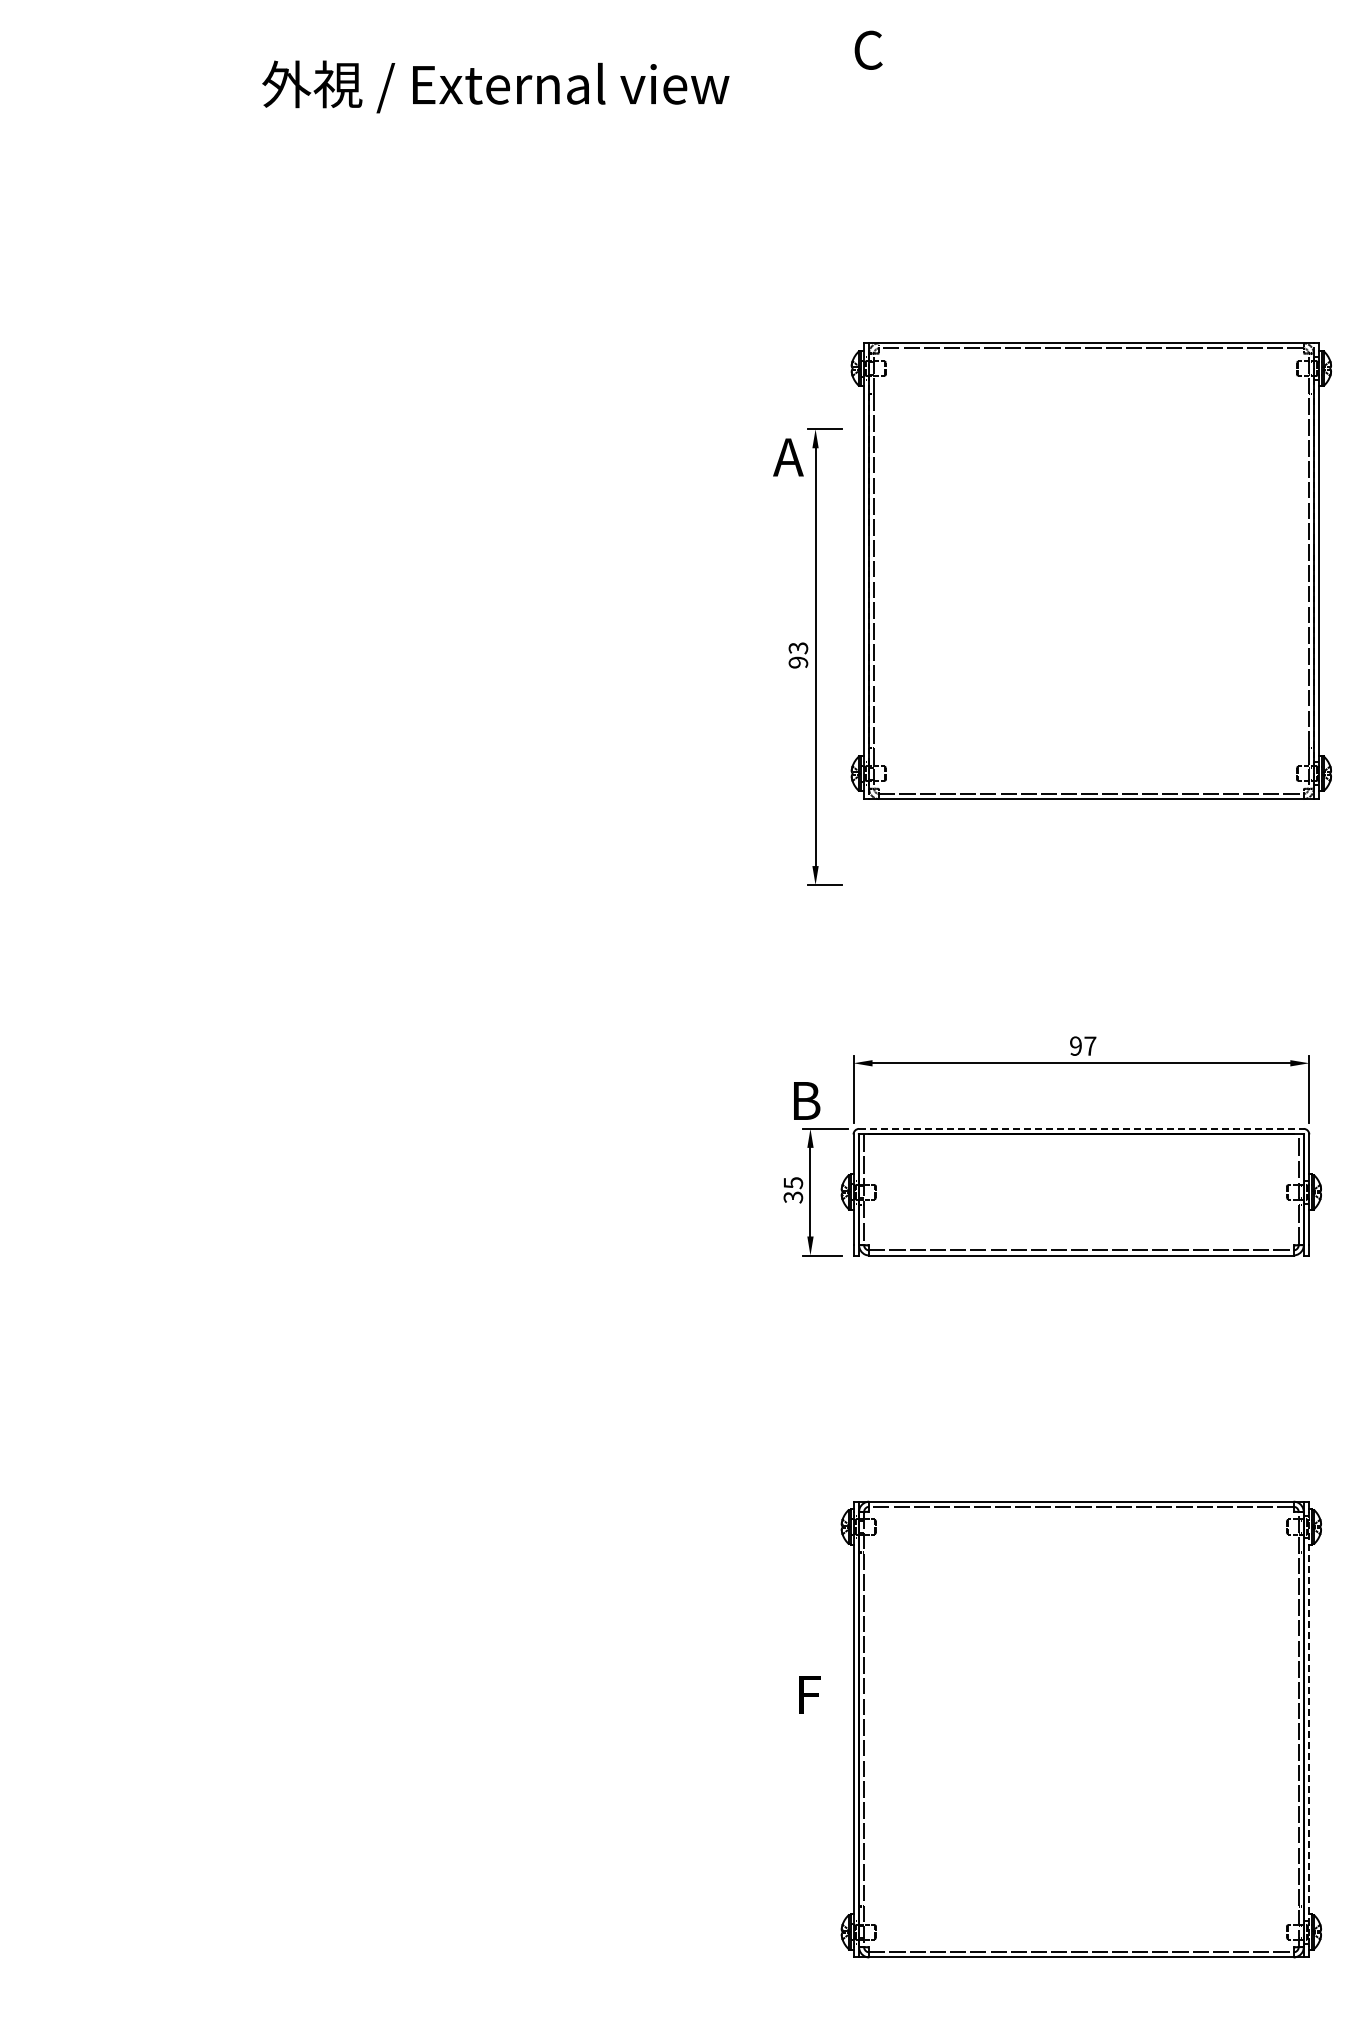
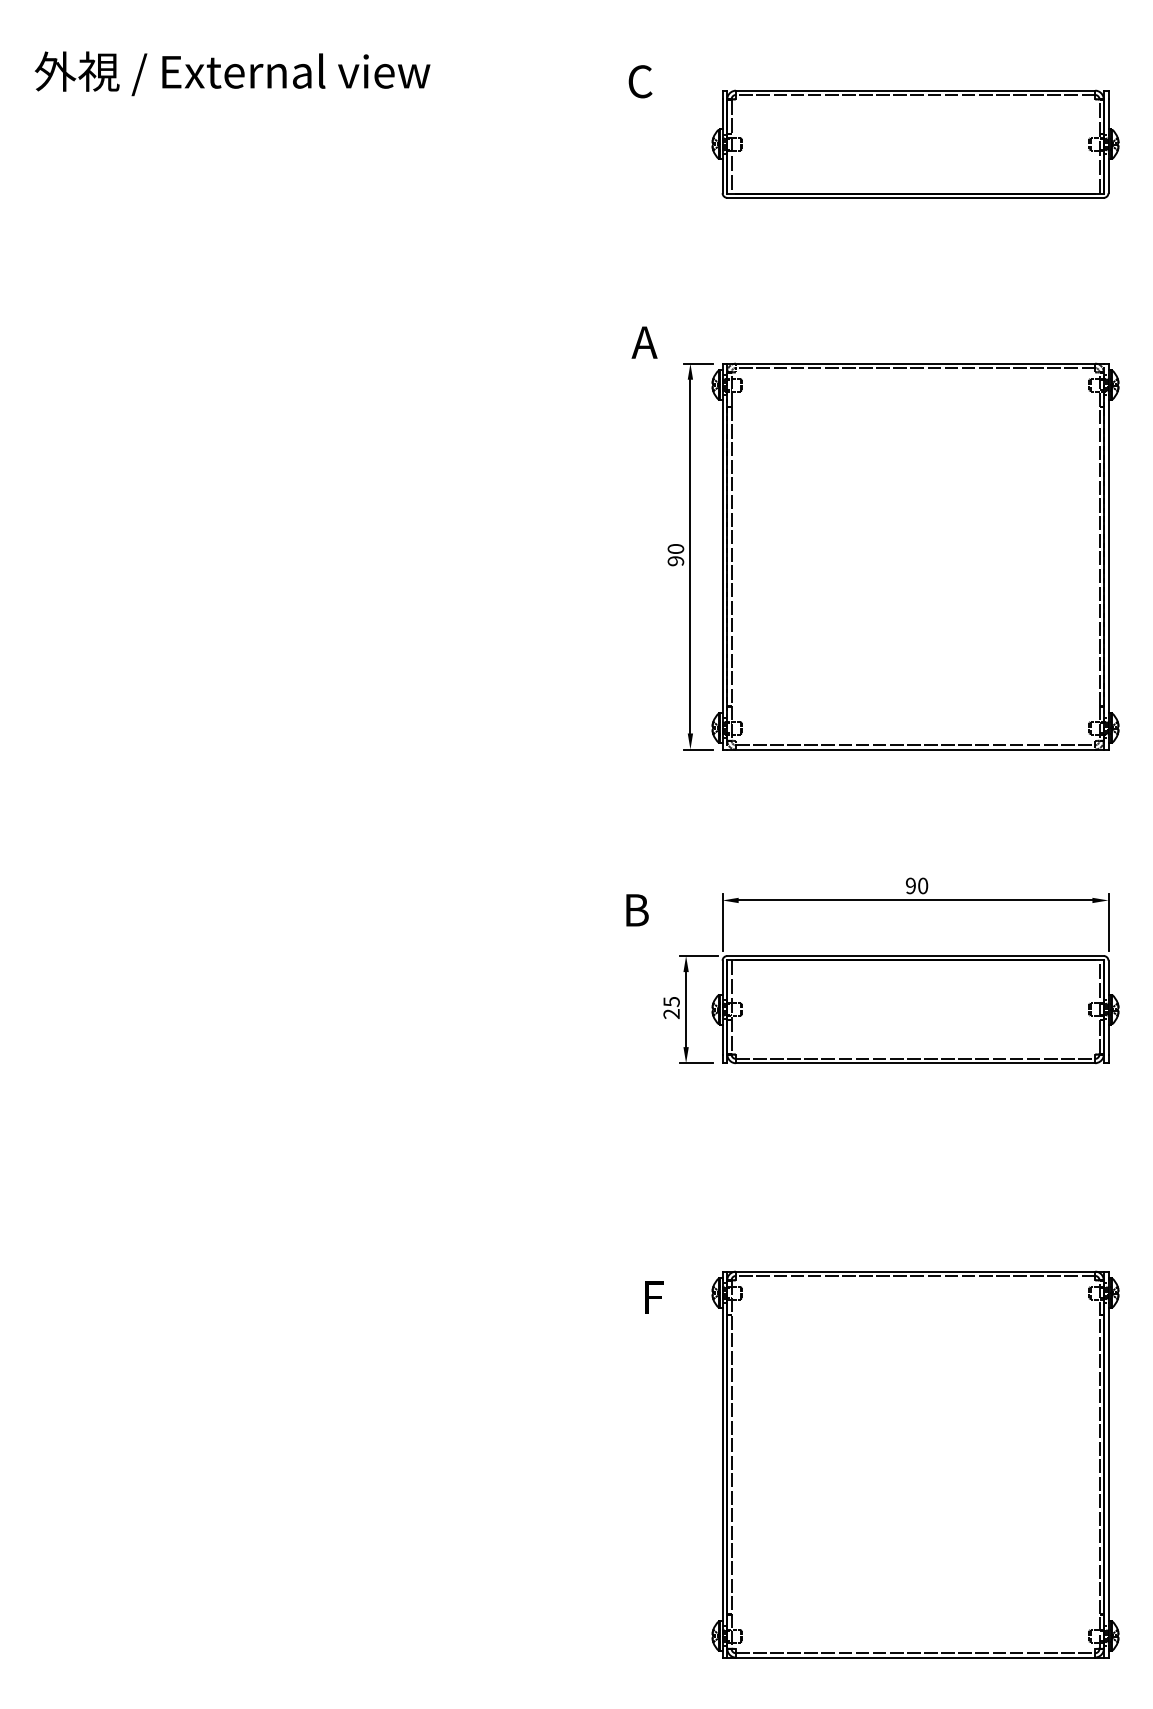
text: (868, 49) -> (640, 81), moved
text: (495, 86) -> (232, 73), moved
part: (1081, 170) -> (915, 144), added
text: (788, 457) -> (644, 342), moved
part: (1090, 570) -> (914, 556), moved
text: (798, 648) -> (675, 549), 93 -> 90
text: (1090, 1045) -> (923, 885), 97 -> 90
text: (807, 1100) -> (637, 909), moved
line: (1081, 1128) -> (915, 955), dashed -> solid
text: (793, 1197) -> (671, 1014), 35 -> 25
text: (809, 1694) -> (653, 1296), moved
line: (1309, 1729) -> (1108, 1464), dashed -> solid

